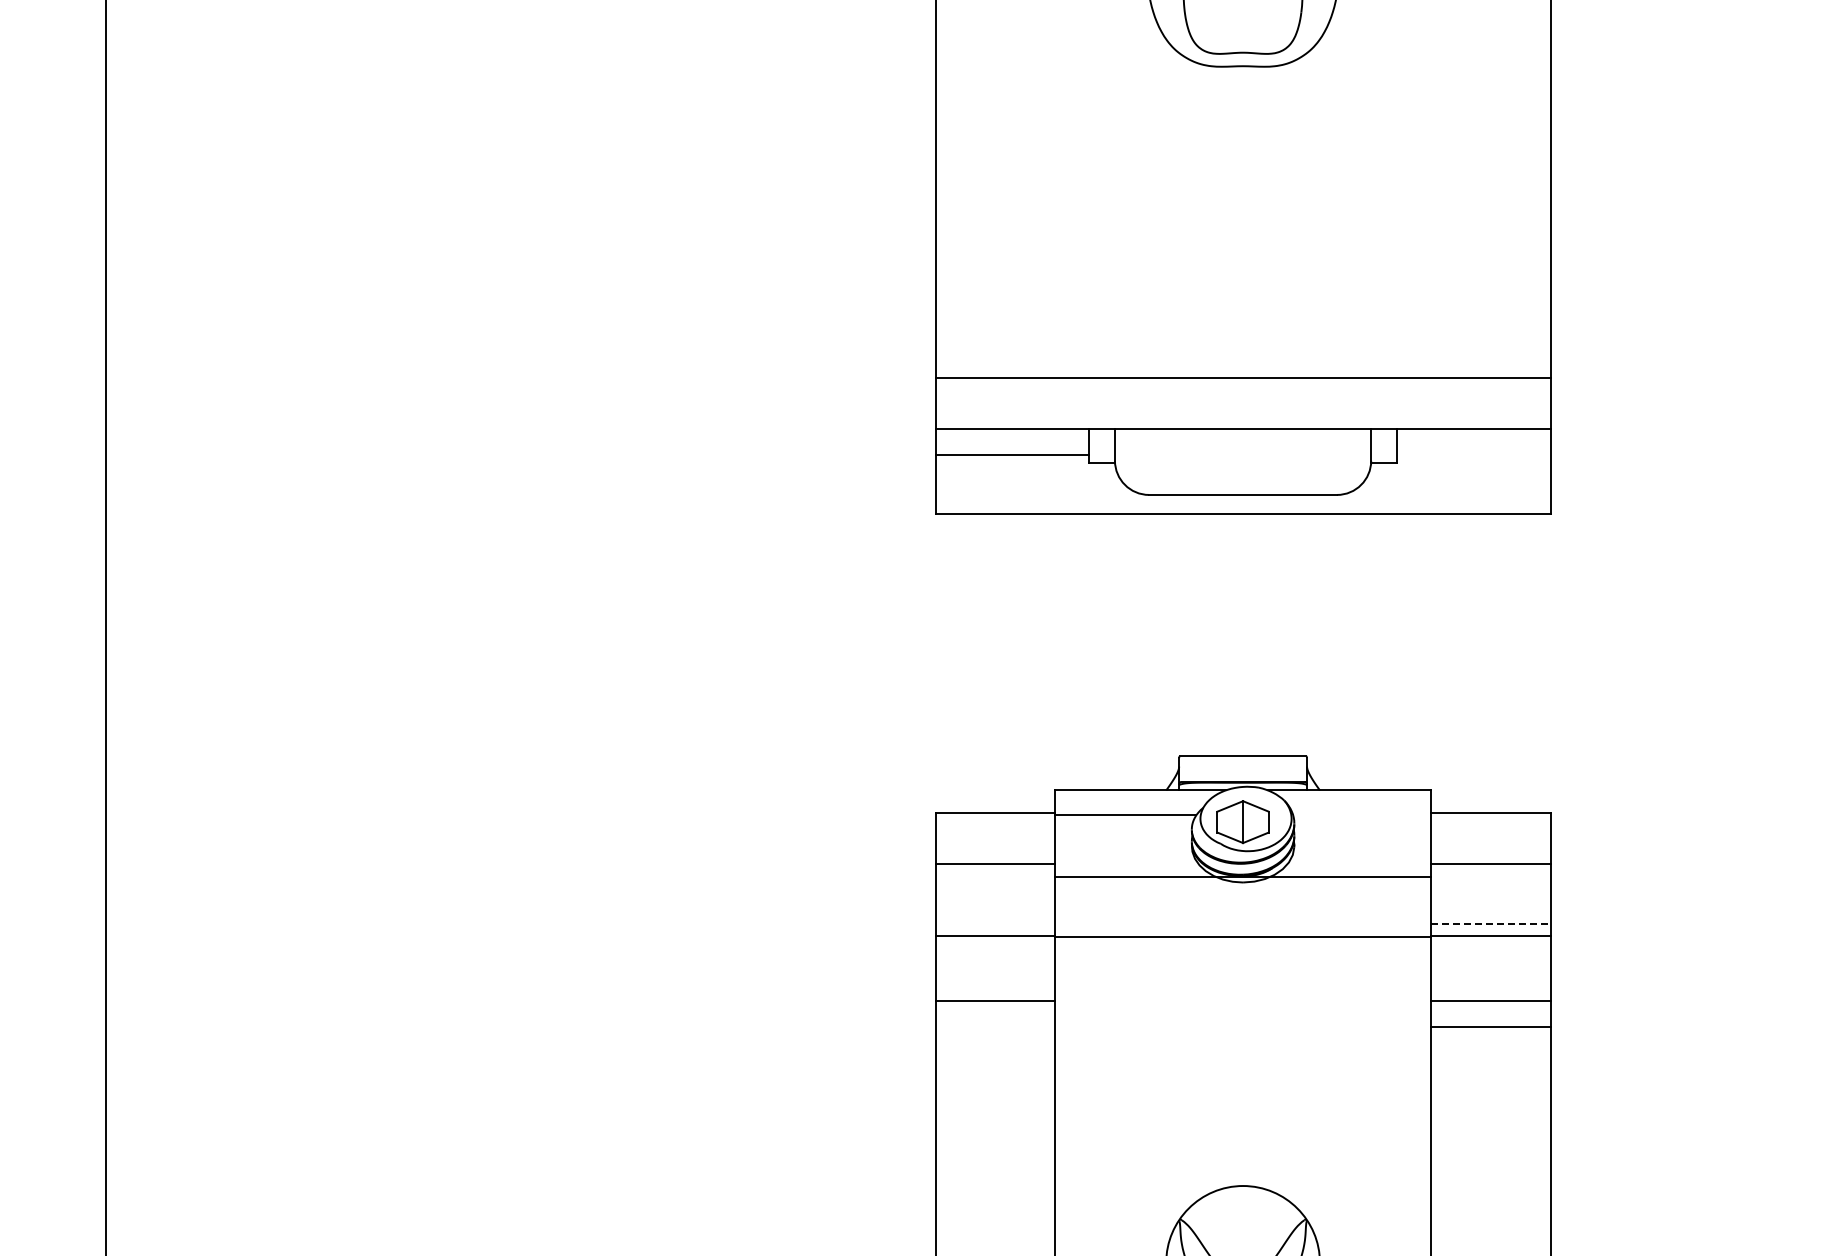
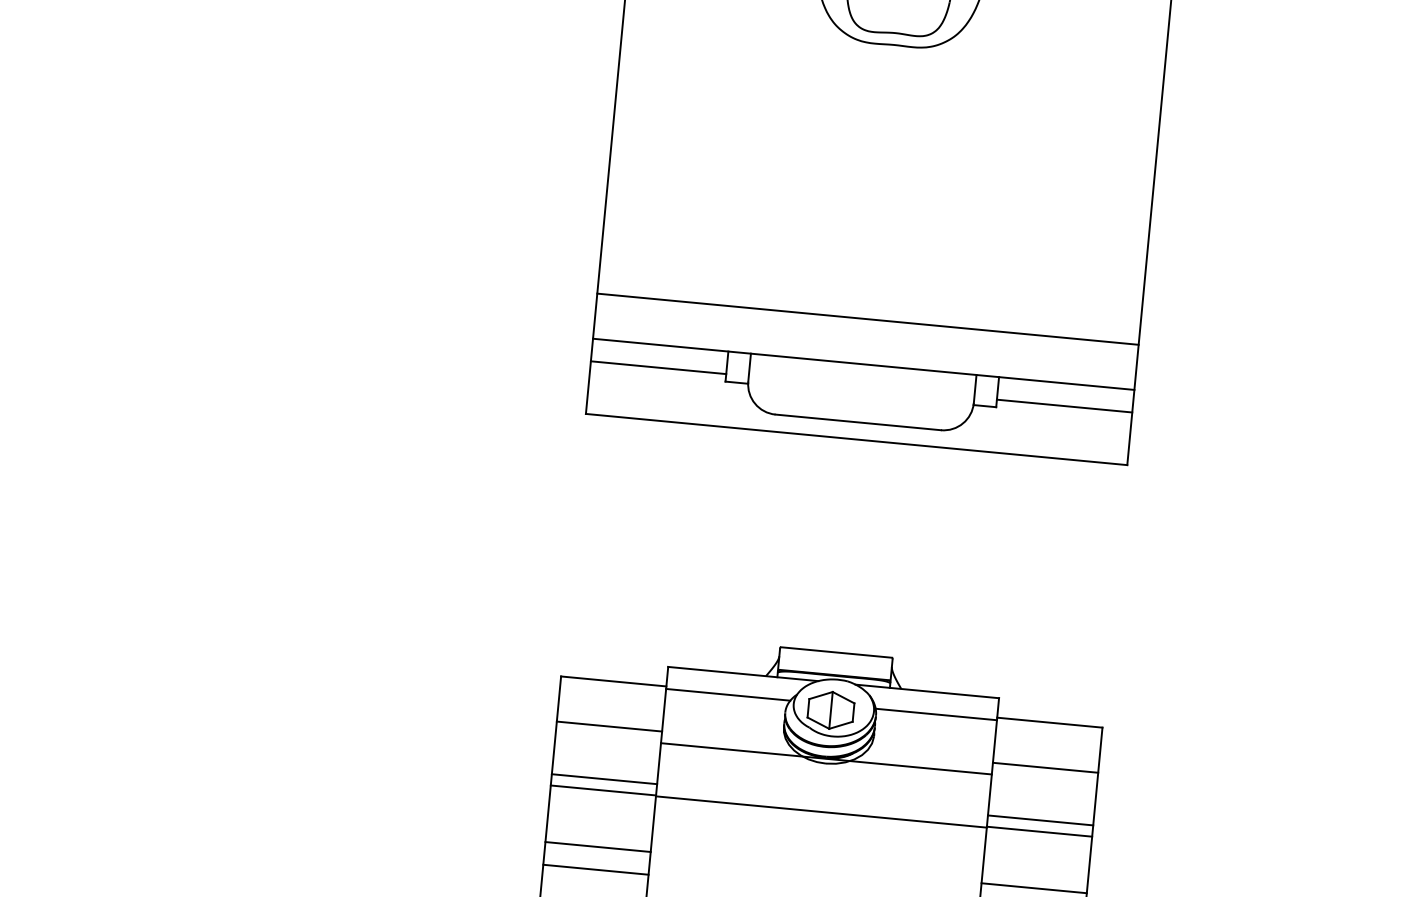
line: (1473, 454) -> (1064, 405), added
line: (1361, 815) -> (935, 714), added
line: (995, 923) -> (604, 779), added
line: (1490, 923) -> (1040, 820), dashed -> solid
line: (995, 1026) -> (596, 869), added

